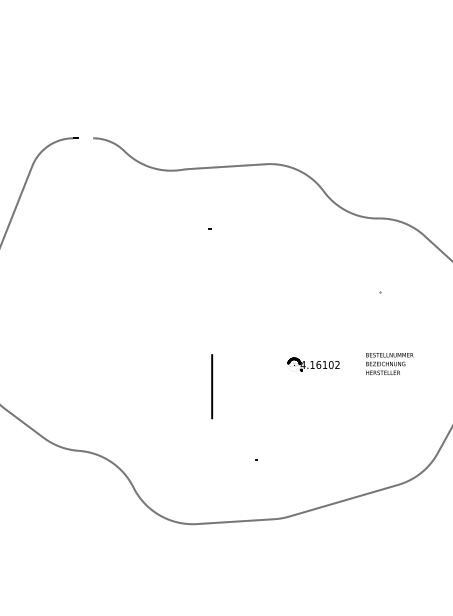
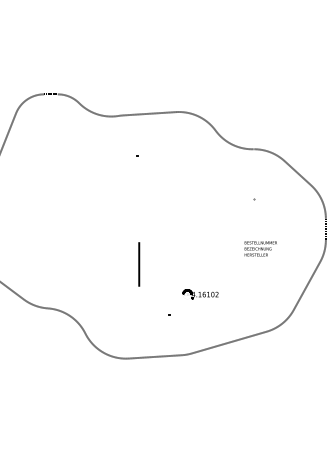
part: (313, 364) -> (200, 294), moved

